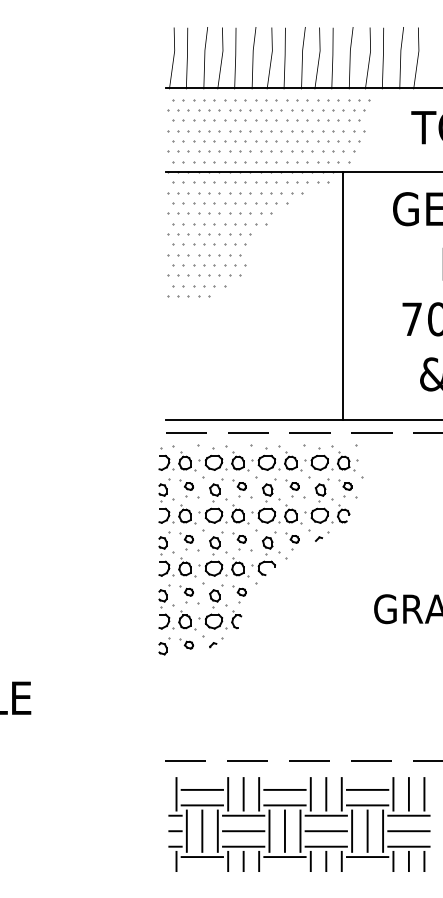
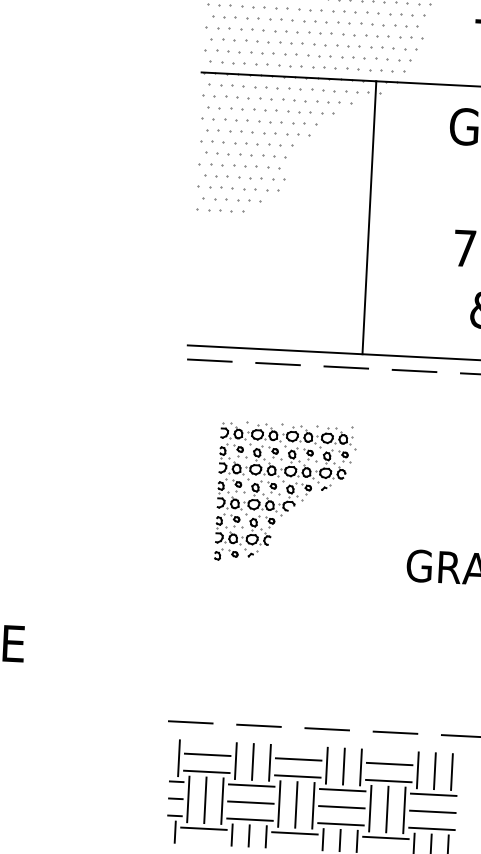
line: (343, 295) -> (369, 217), moved
part: (260, 549) -> (285, 493), size x0.6

